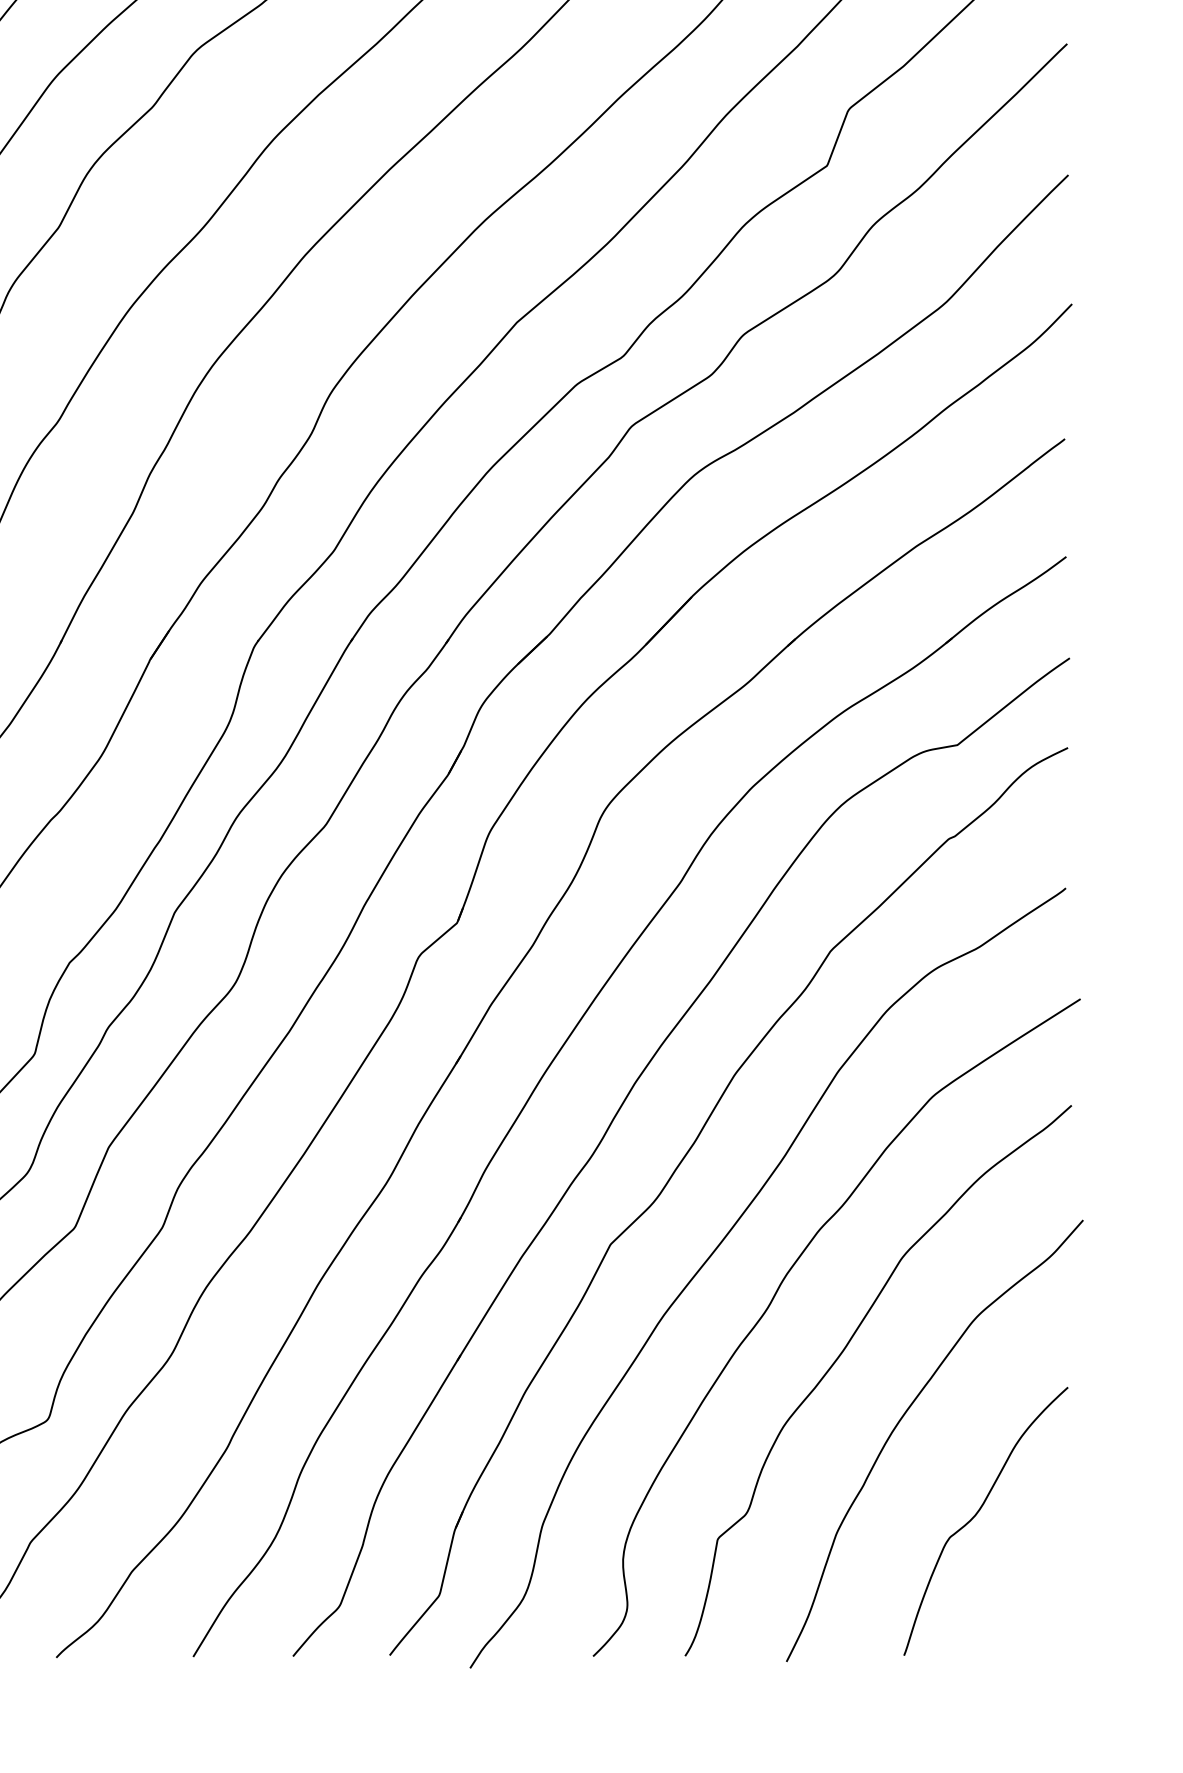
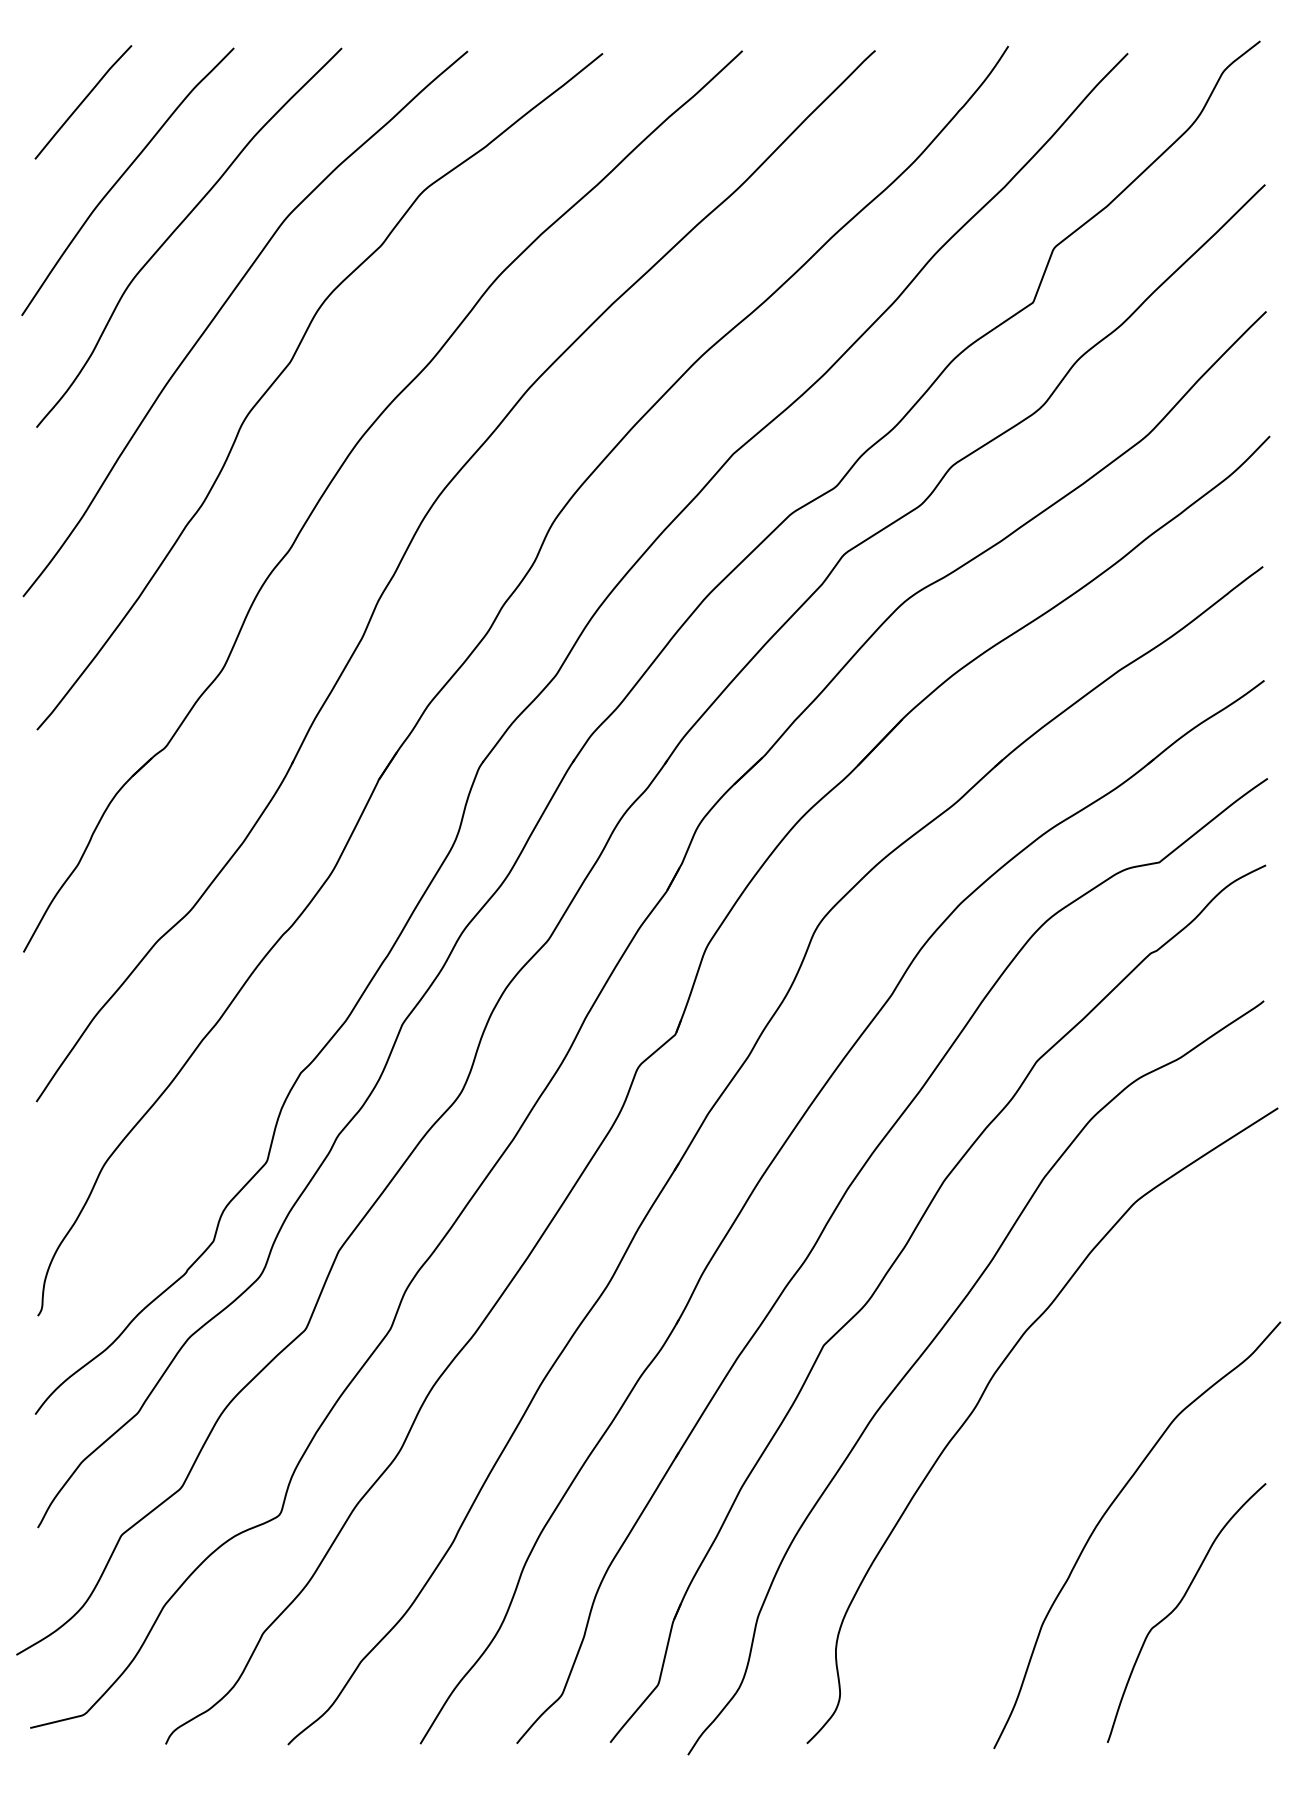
curve: (843, 1353) -> (1048, 1450), removed

